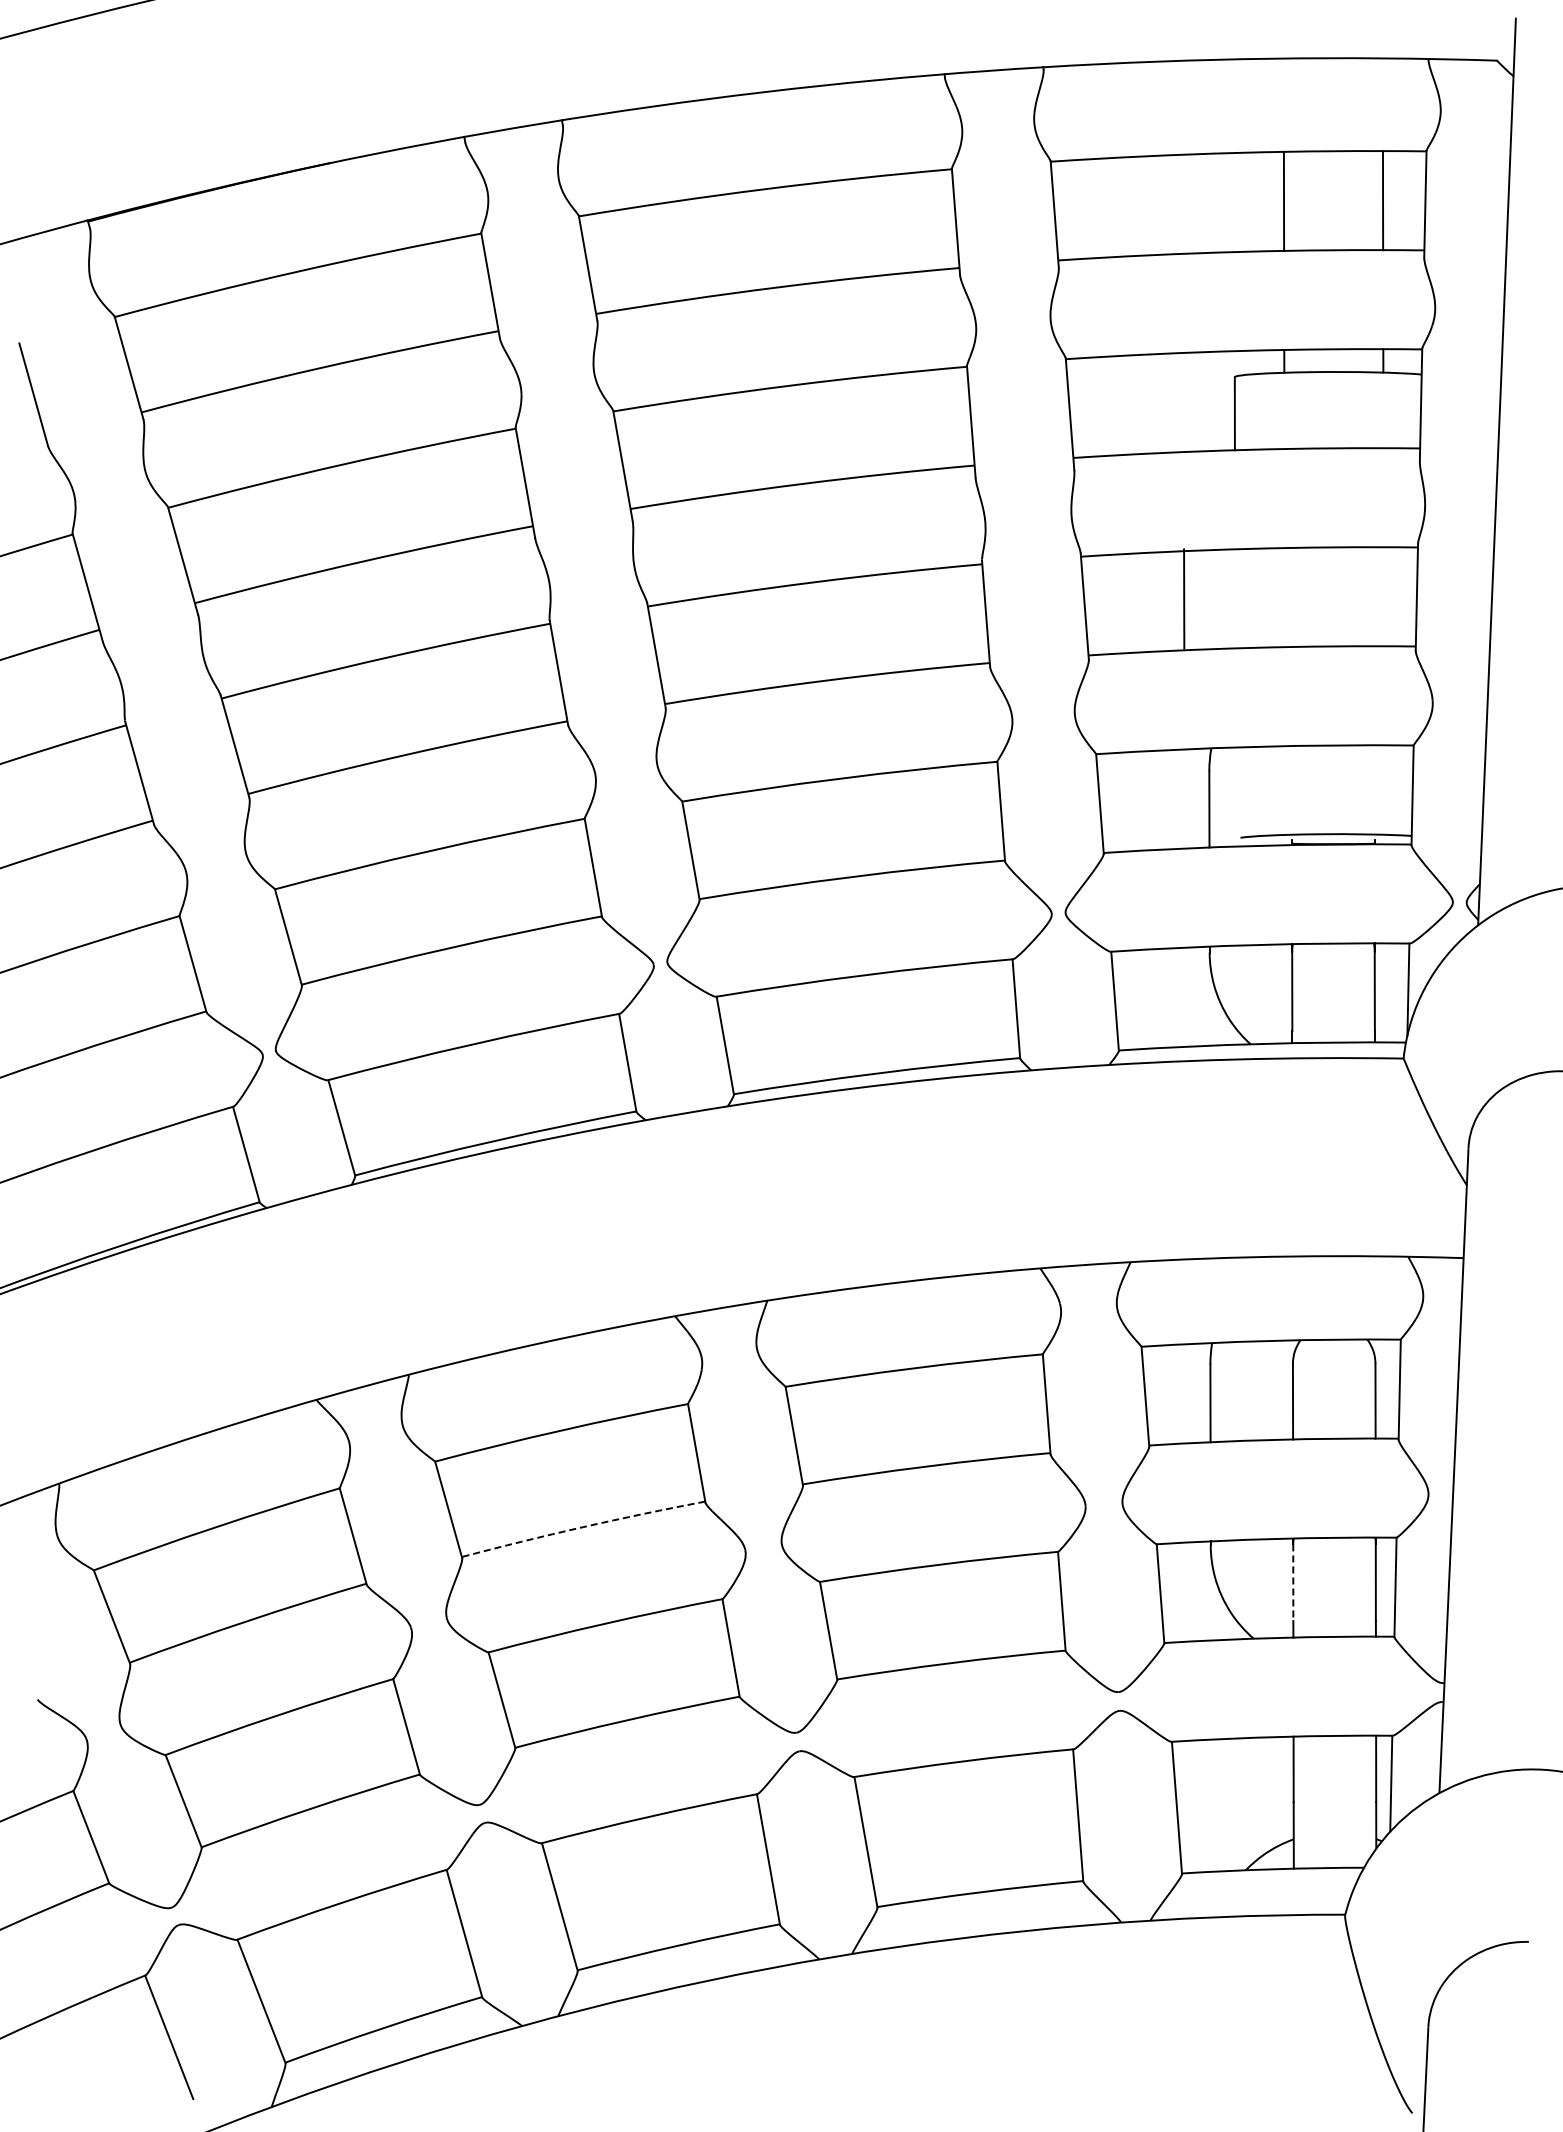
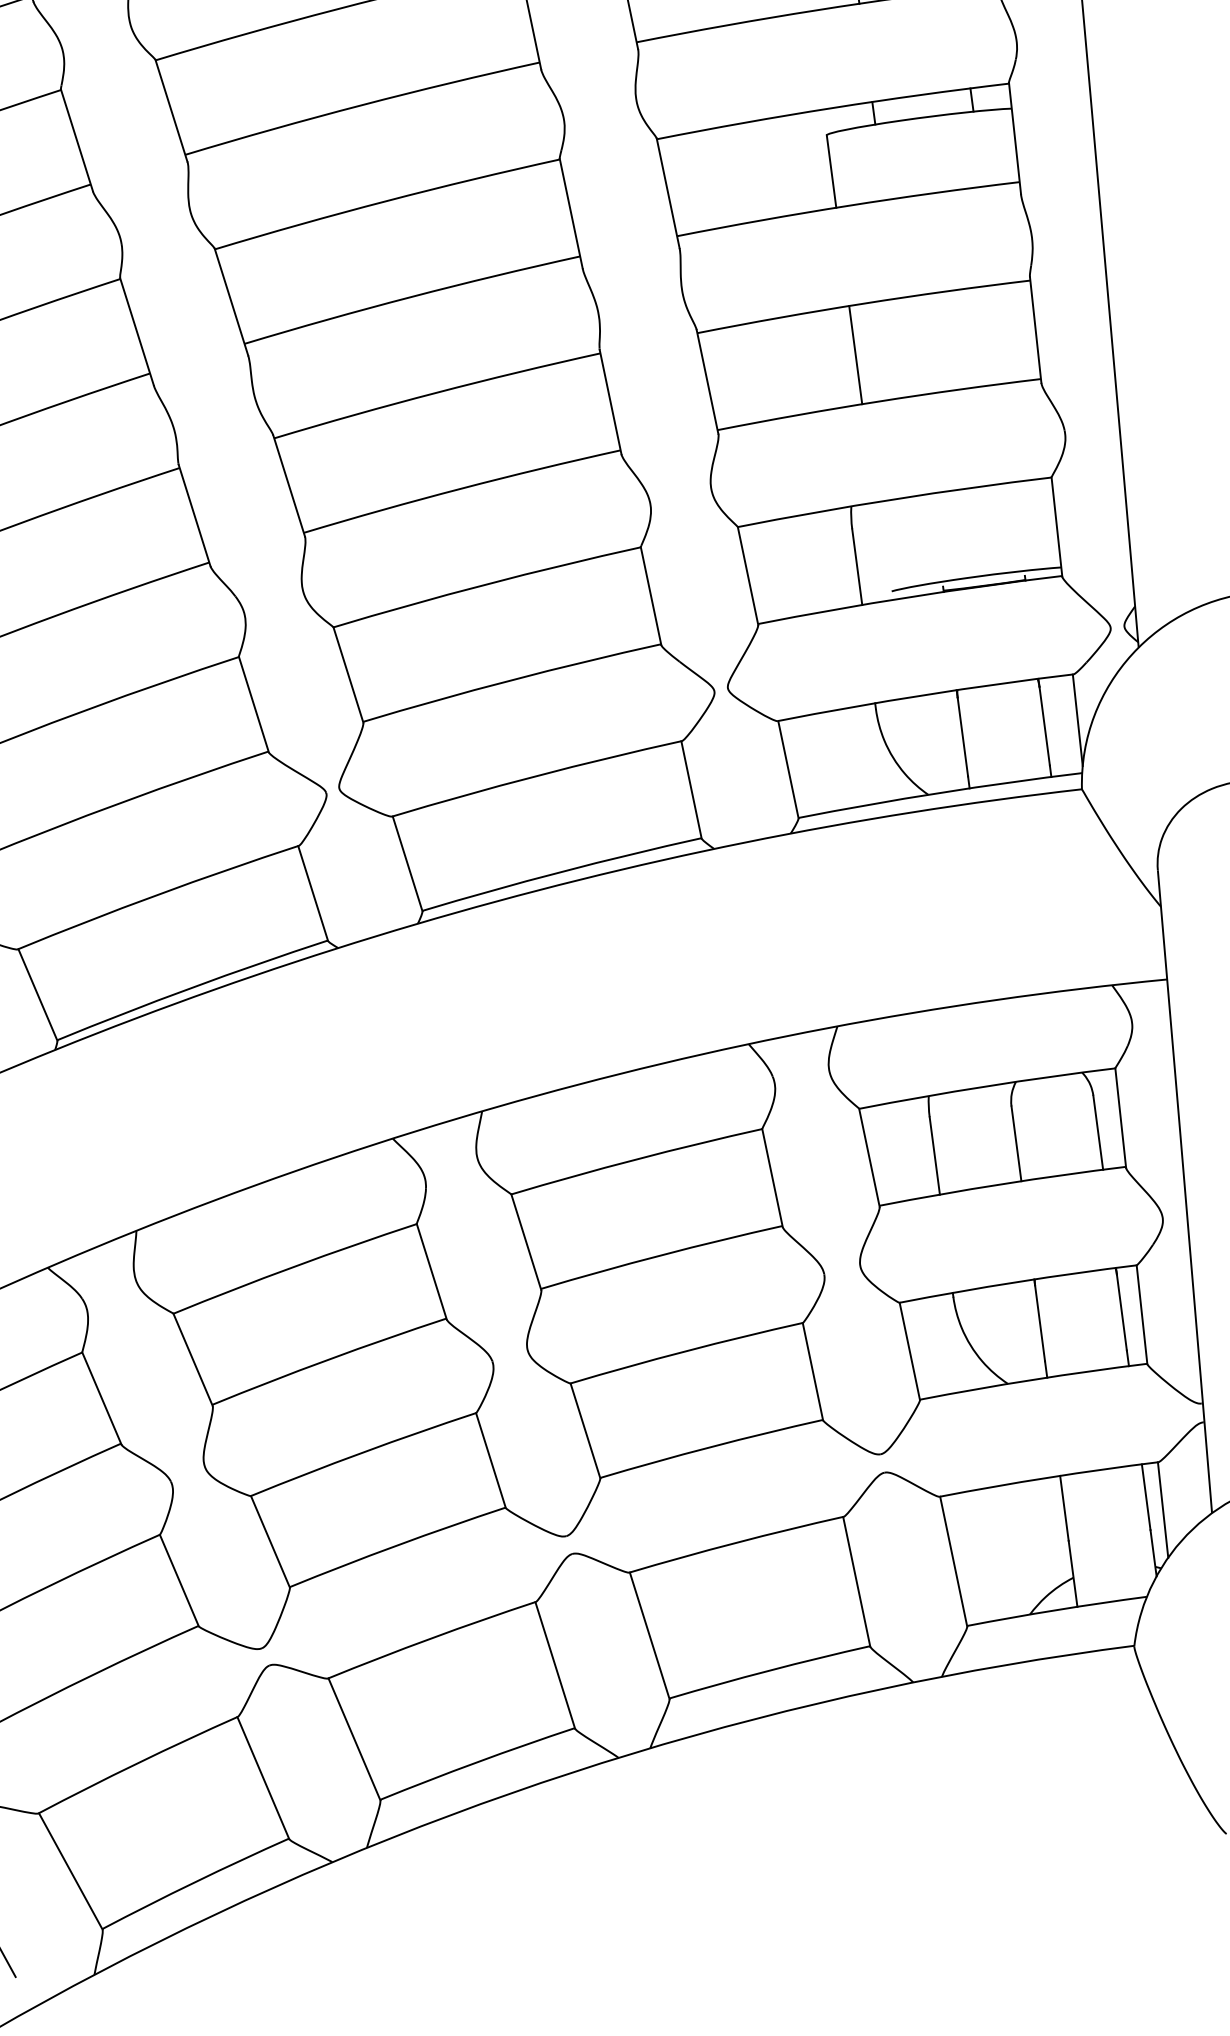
line: (1184, 598) -> (855, 354), moved
arc: (583, 1527) -> (329, 1359), dashed -> solid
line: (1293, 1583) -> (1040, 1324), dashed -> solid

